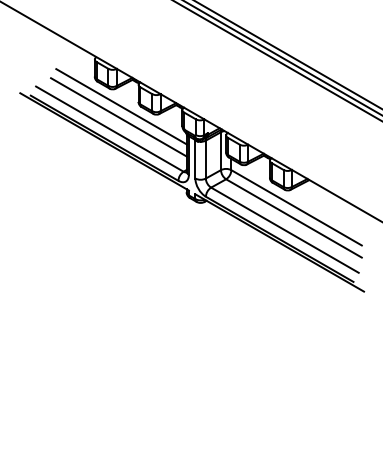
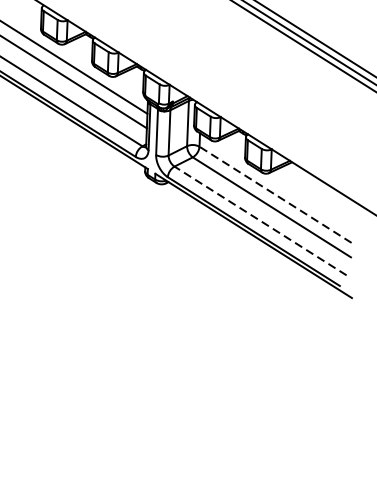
line: (296, 207) -> (275, 194), solid -> dashed
line: (284, 229) -> (260, 220), solid -> dashed

